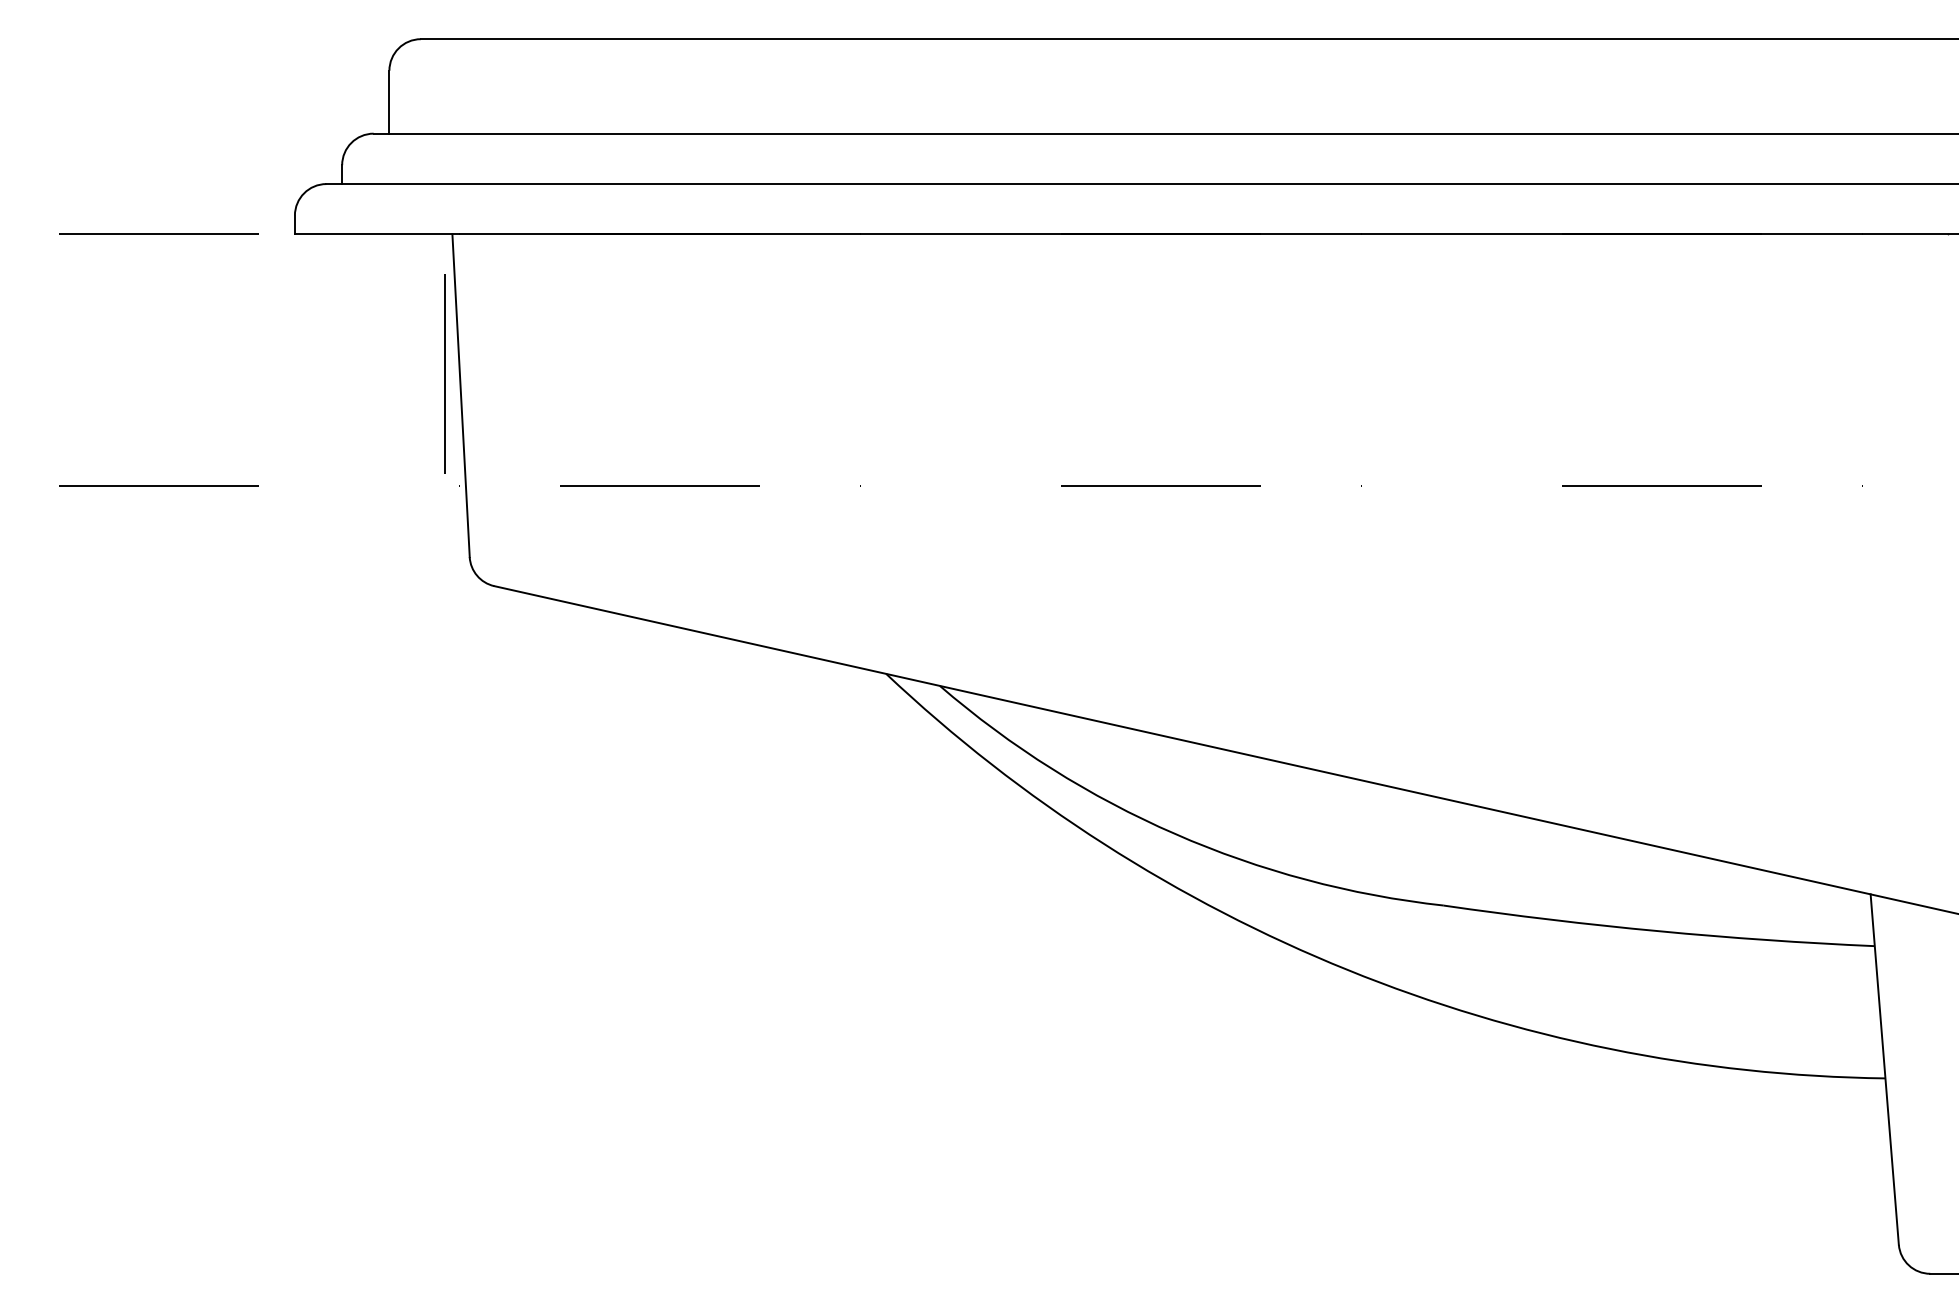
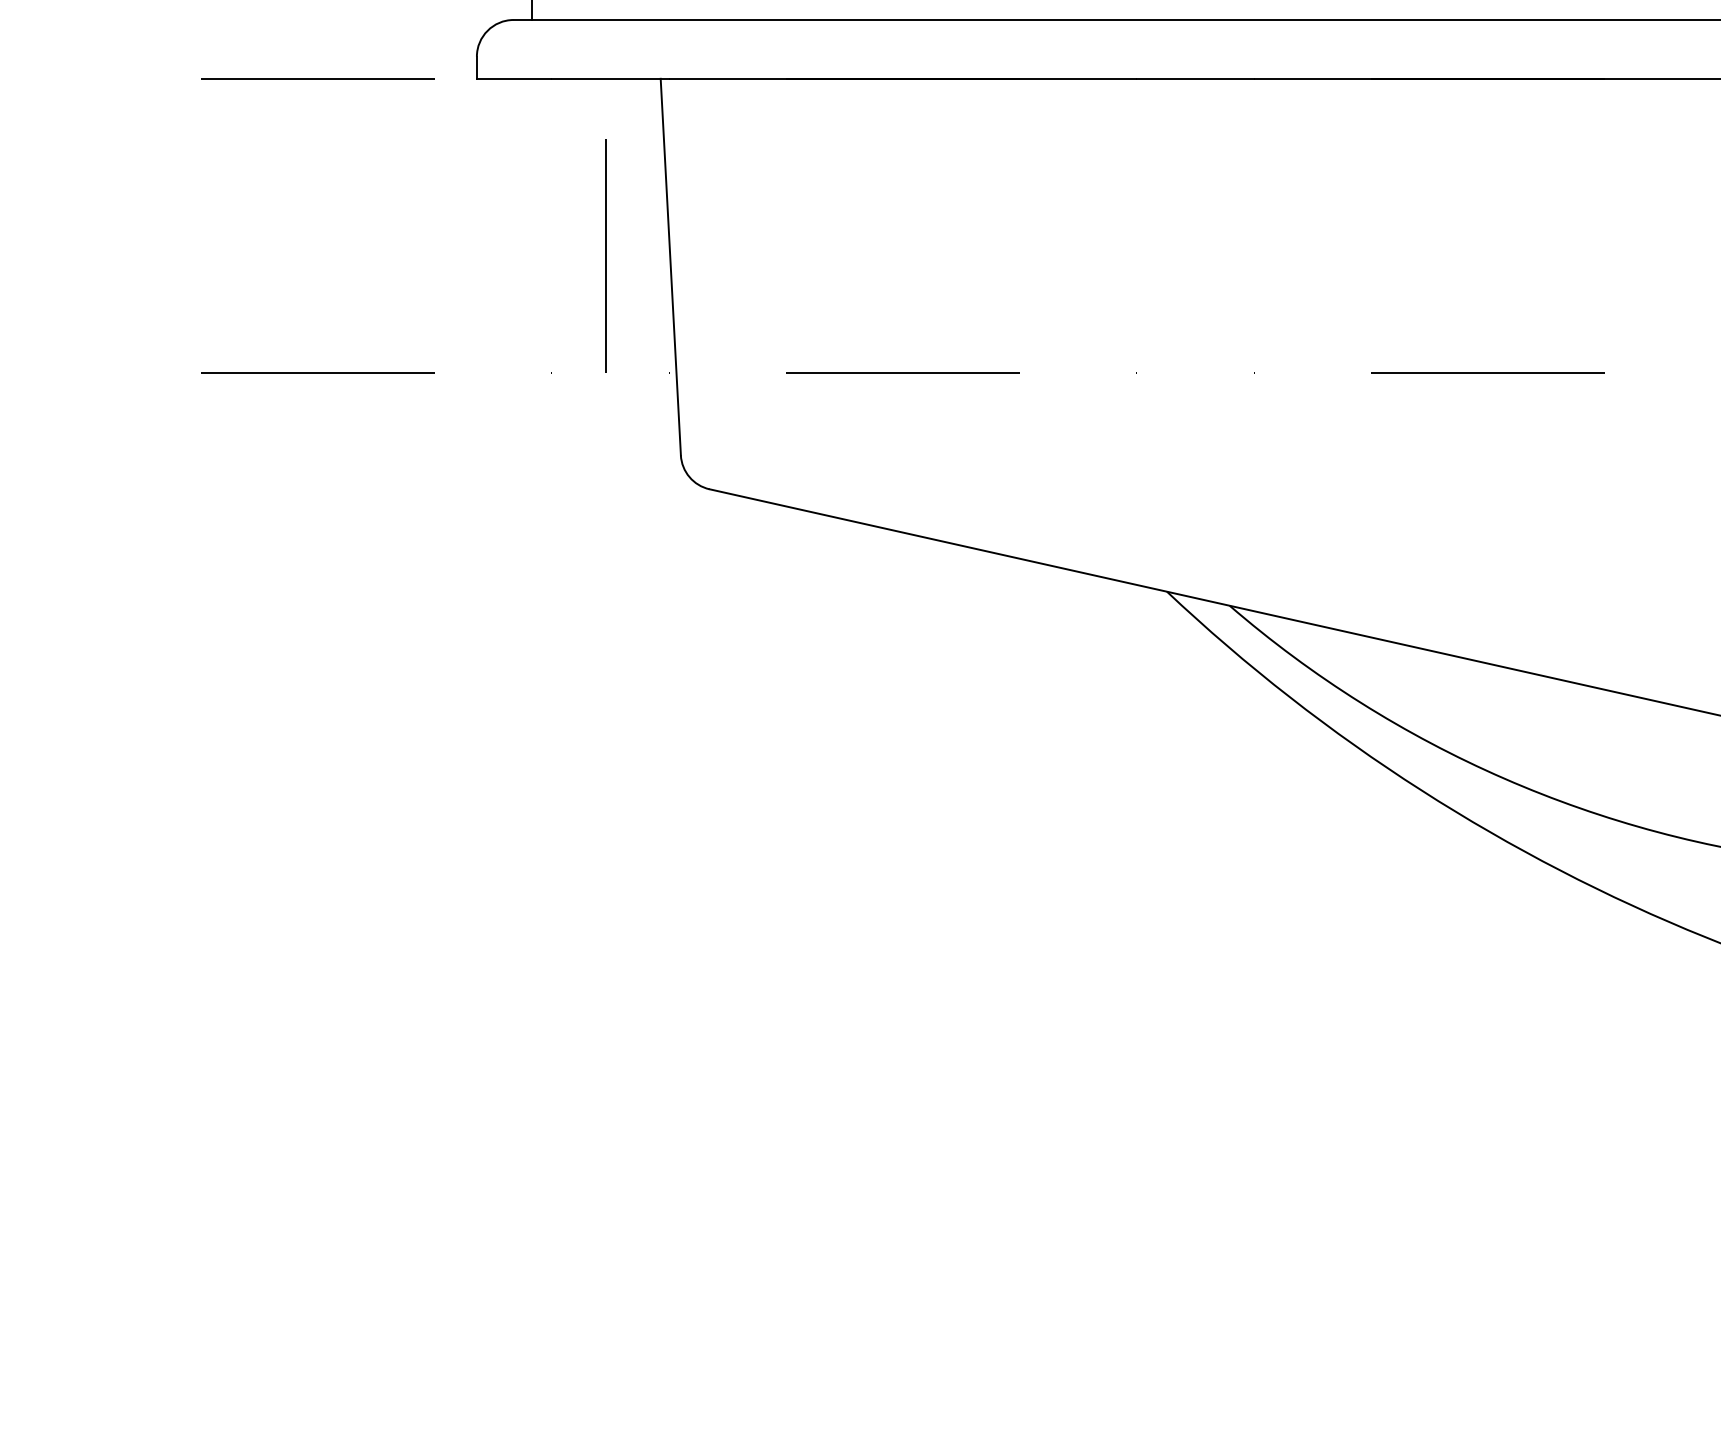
line: (444, 373) -> (604, 255), moved

